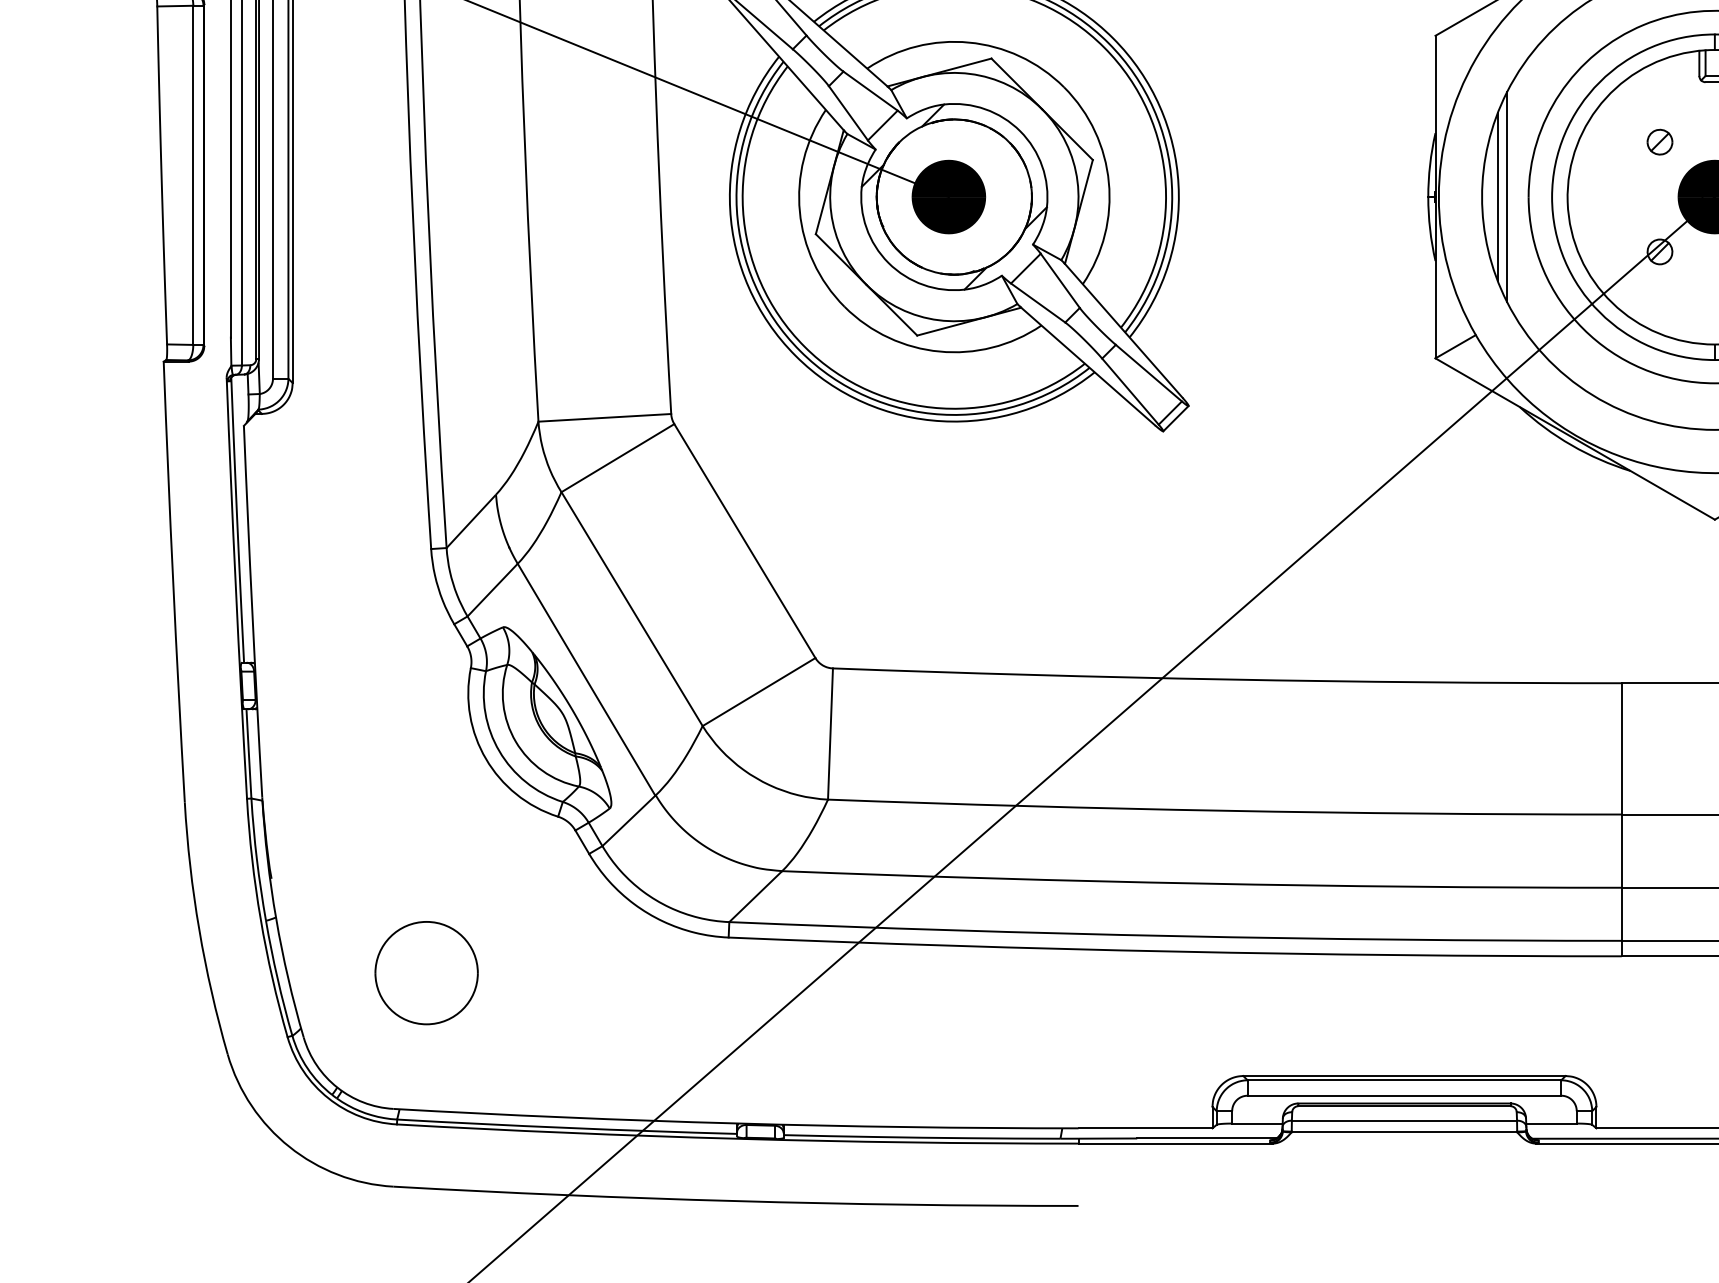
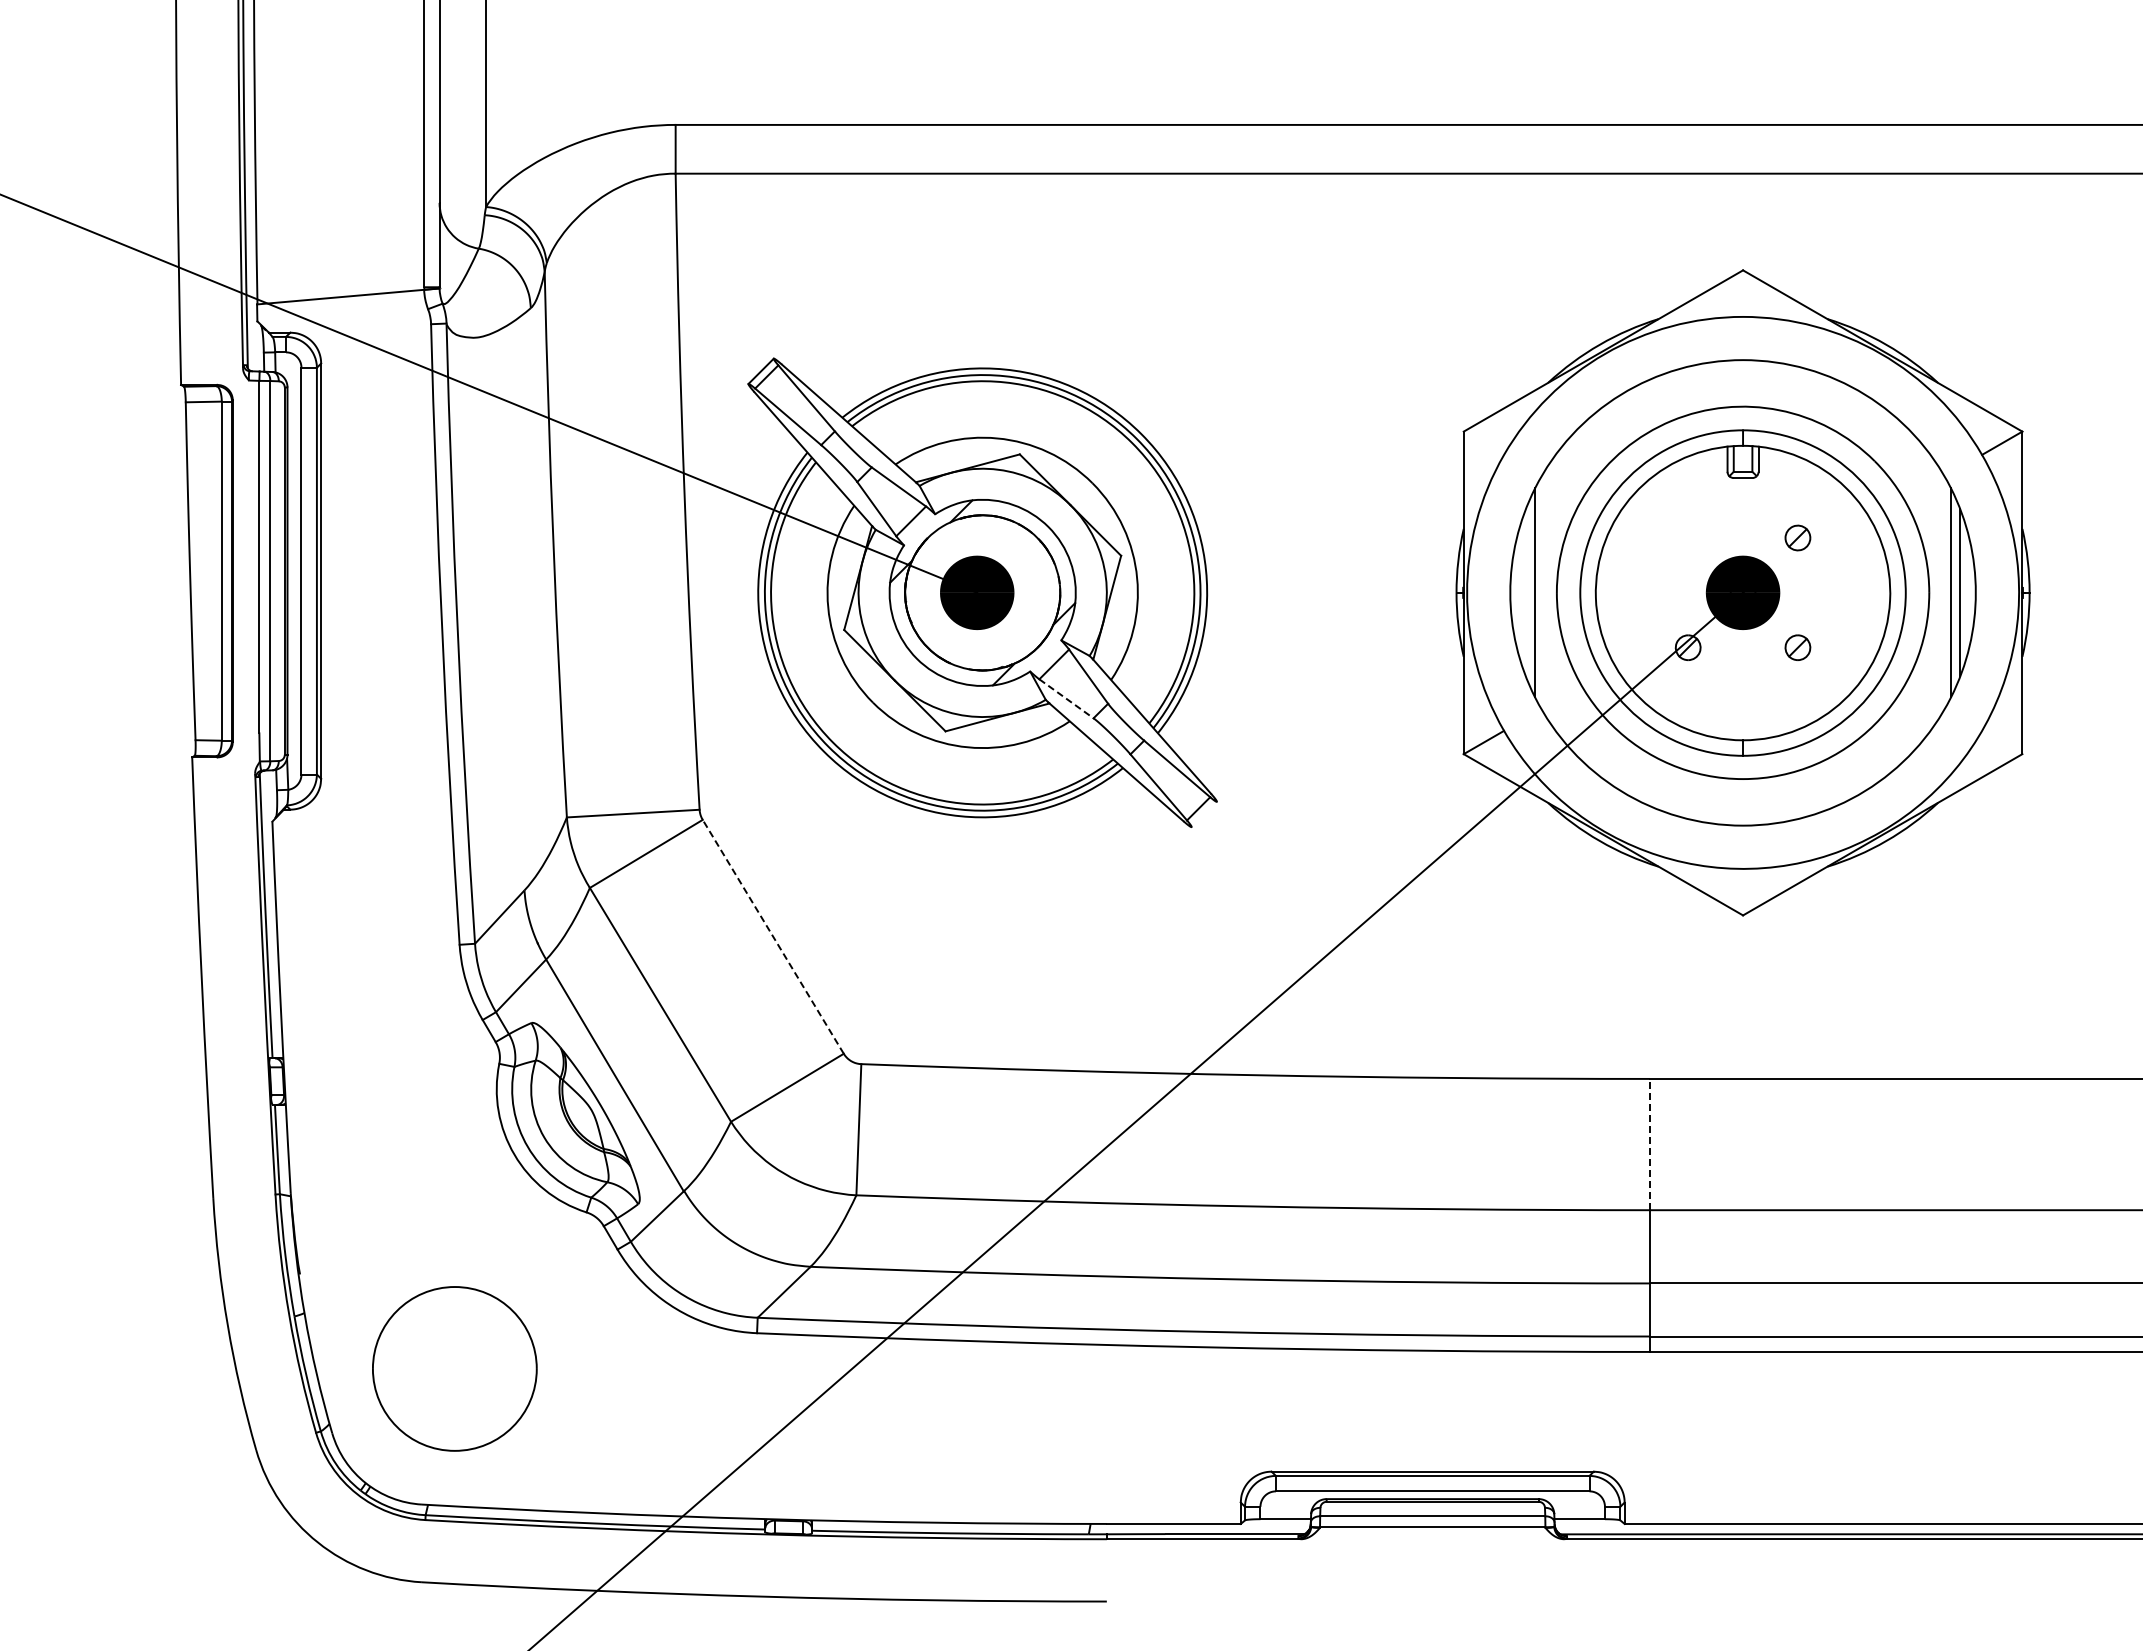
part: (1659, 141) -> (1687, 537), removed
line: (1497, 196) -> (1525, 592), removed
line: (1038, 303) -> (1066, 699), solid -> dashed
line: (1175, 418) -> (1203, 814), removed
line: (745, 540) -> (773, 936), solid -> dashed
line: (1621, 748) -> (1649, 1144), solid -> dashed
part: (427, 972) -> (455, 1368), size x1.6

